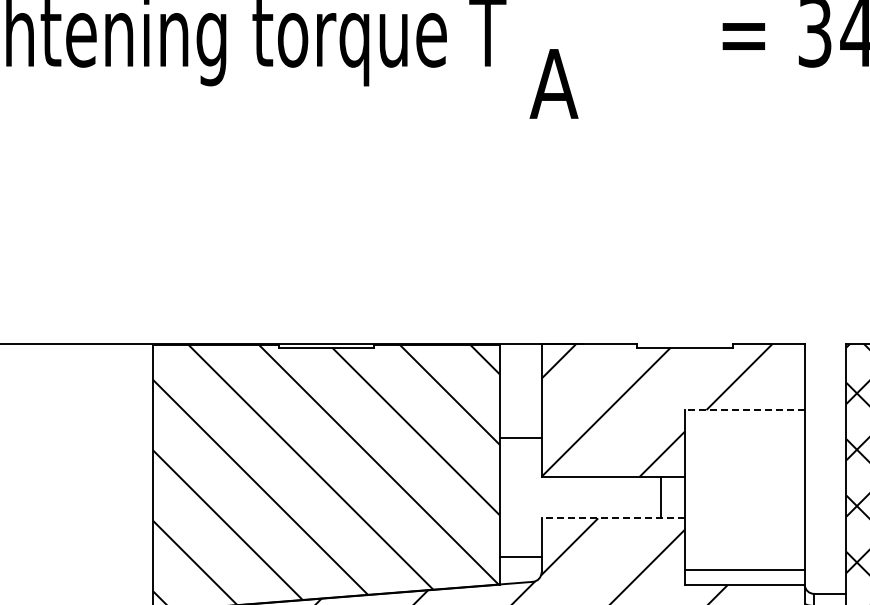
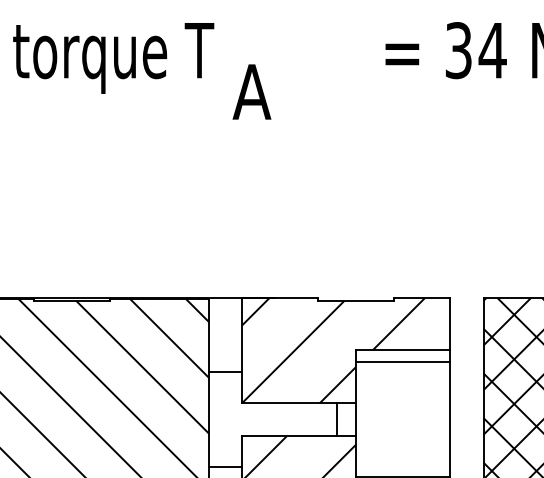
line: (744, 410) -> (402, 350), dashed -> solid
line: (744, 425) -> (402, 362), added
line: (613, 518) -> (299, 436), dashed -> solid

